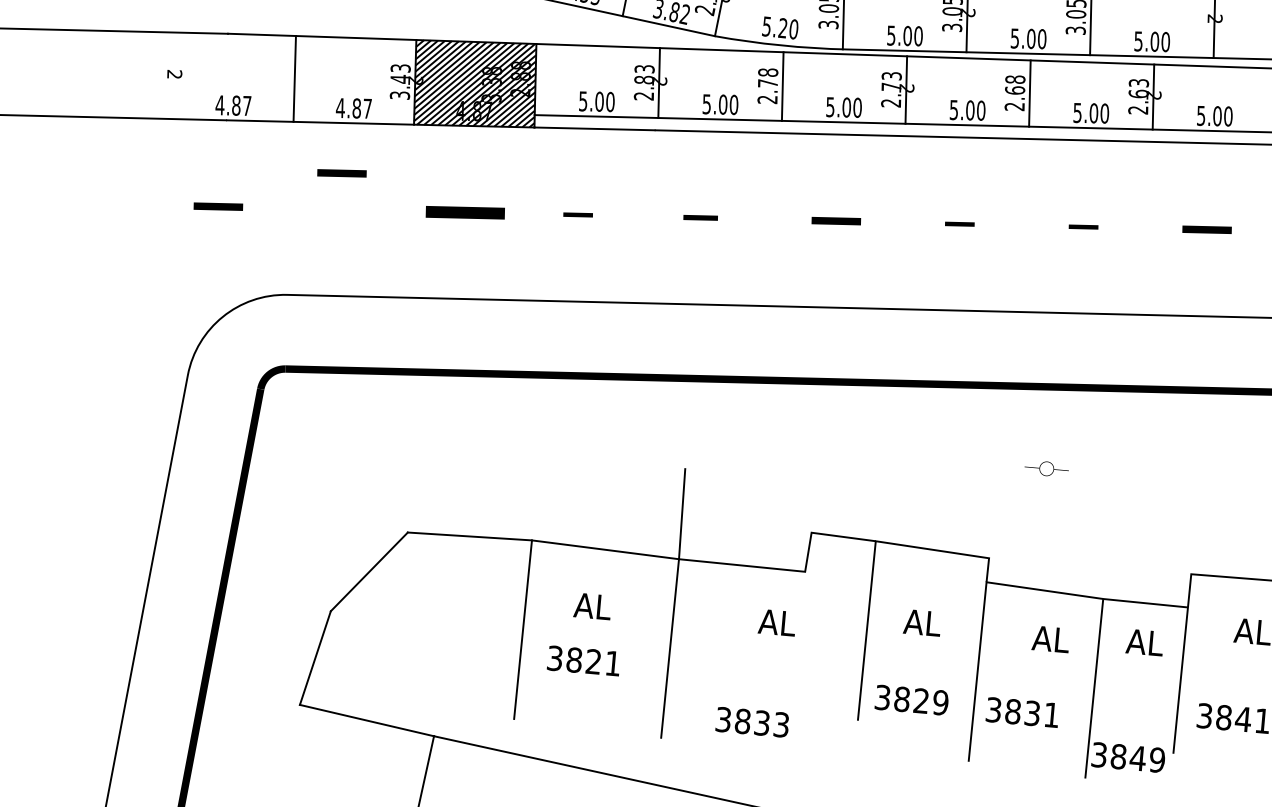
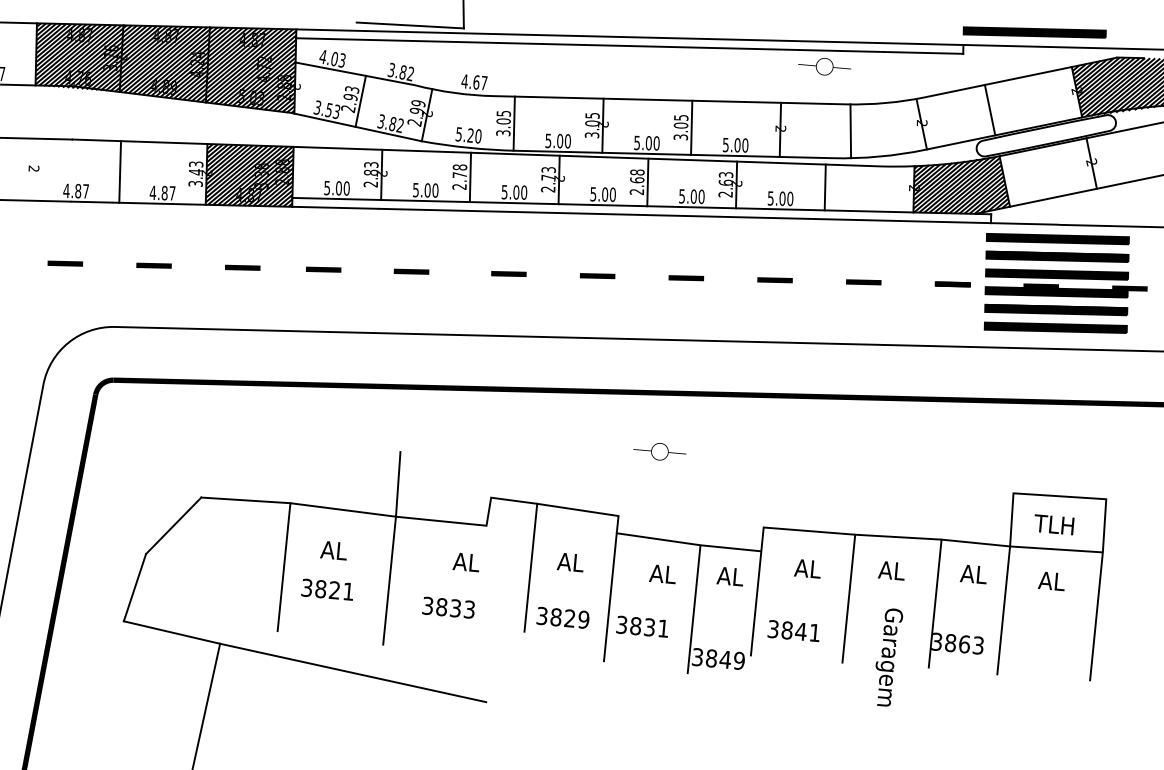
part: (341, 173) -> (153, 265), moved
part: (465, 212) -> (242, 267), size x0.62
part: (578, 214) -> (323, 269), size x1.67
part: (700, 217) -> (411, 271), size x1.43
part: (959, 224) -> (597, 276), size x1.67
part: (1083, 227) -> (686, 278), size x1.67
part: (1046, 468) -> (659, 451), size x1.67
text: (752, 721) -> (448, 607), moved

